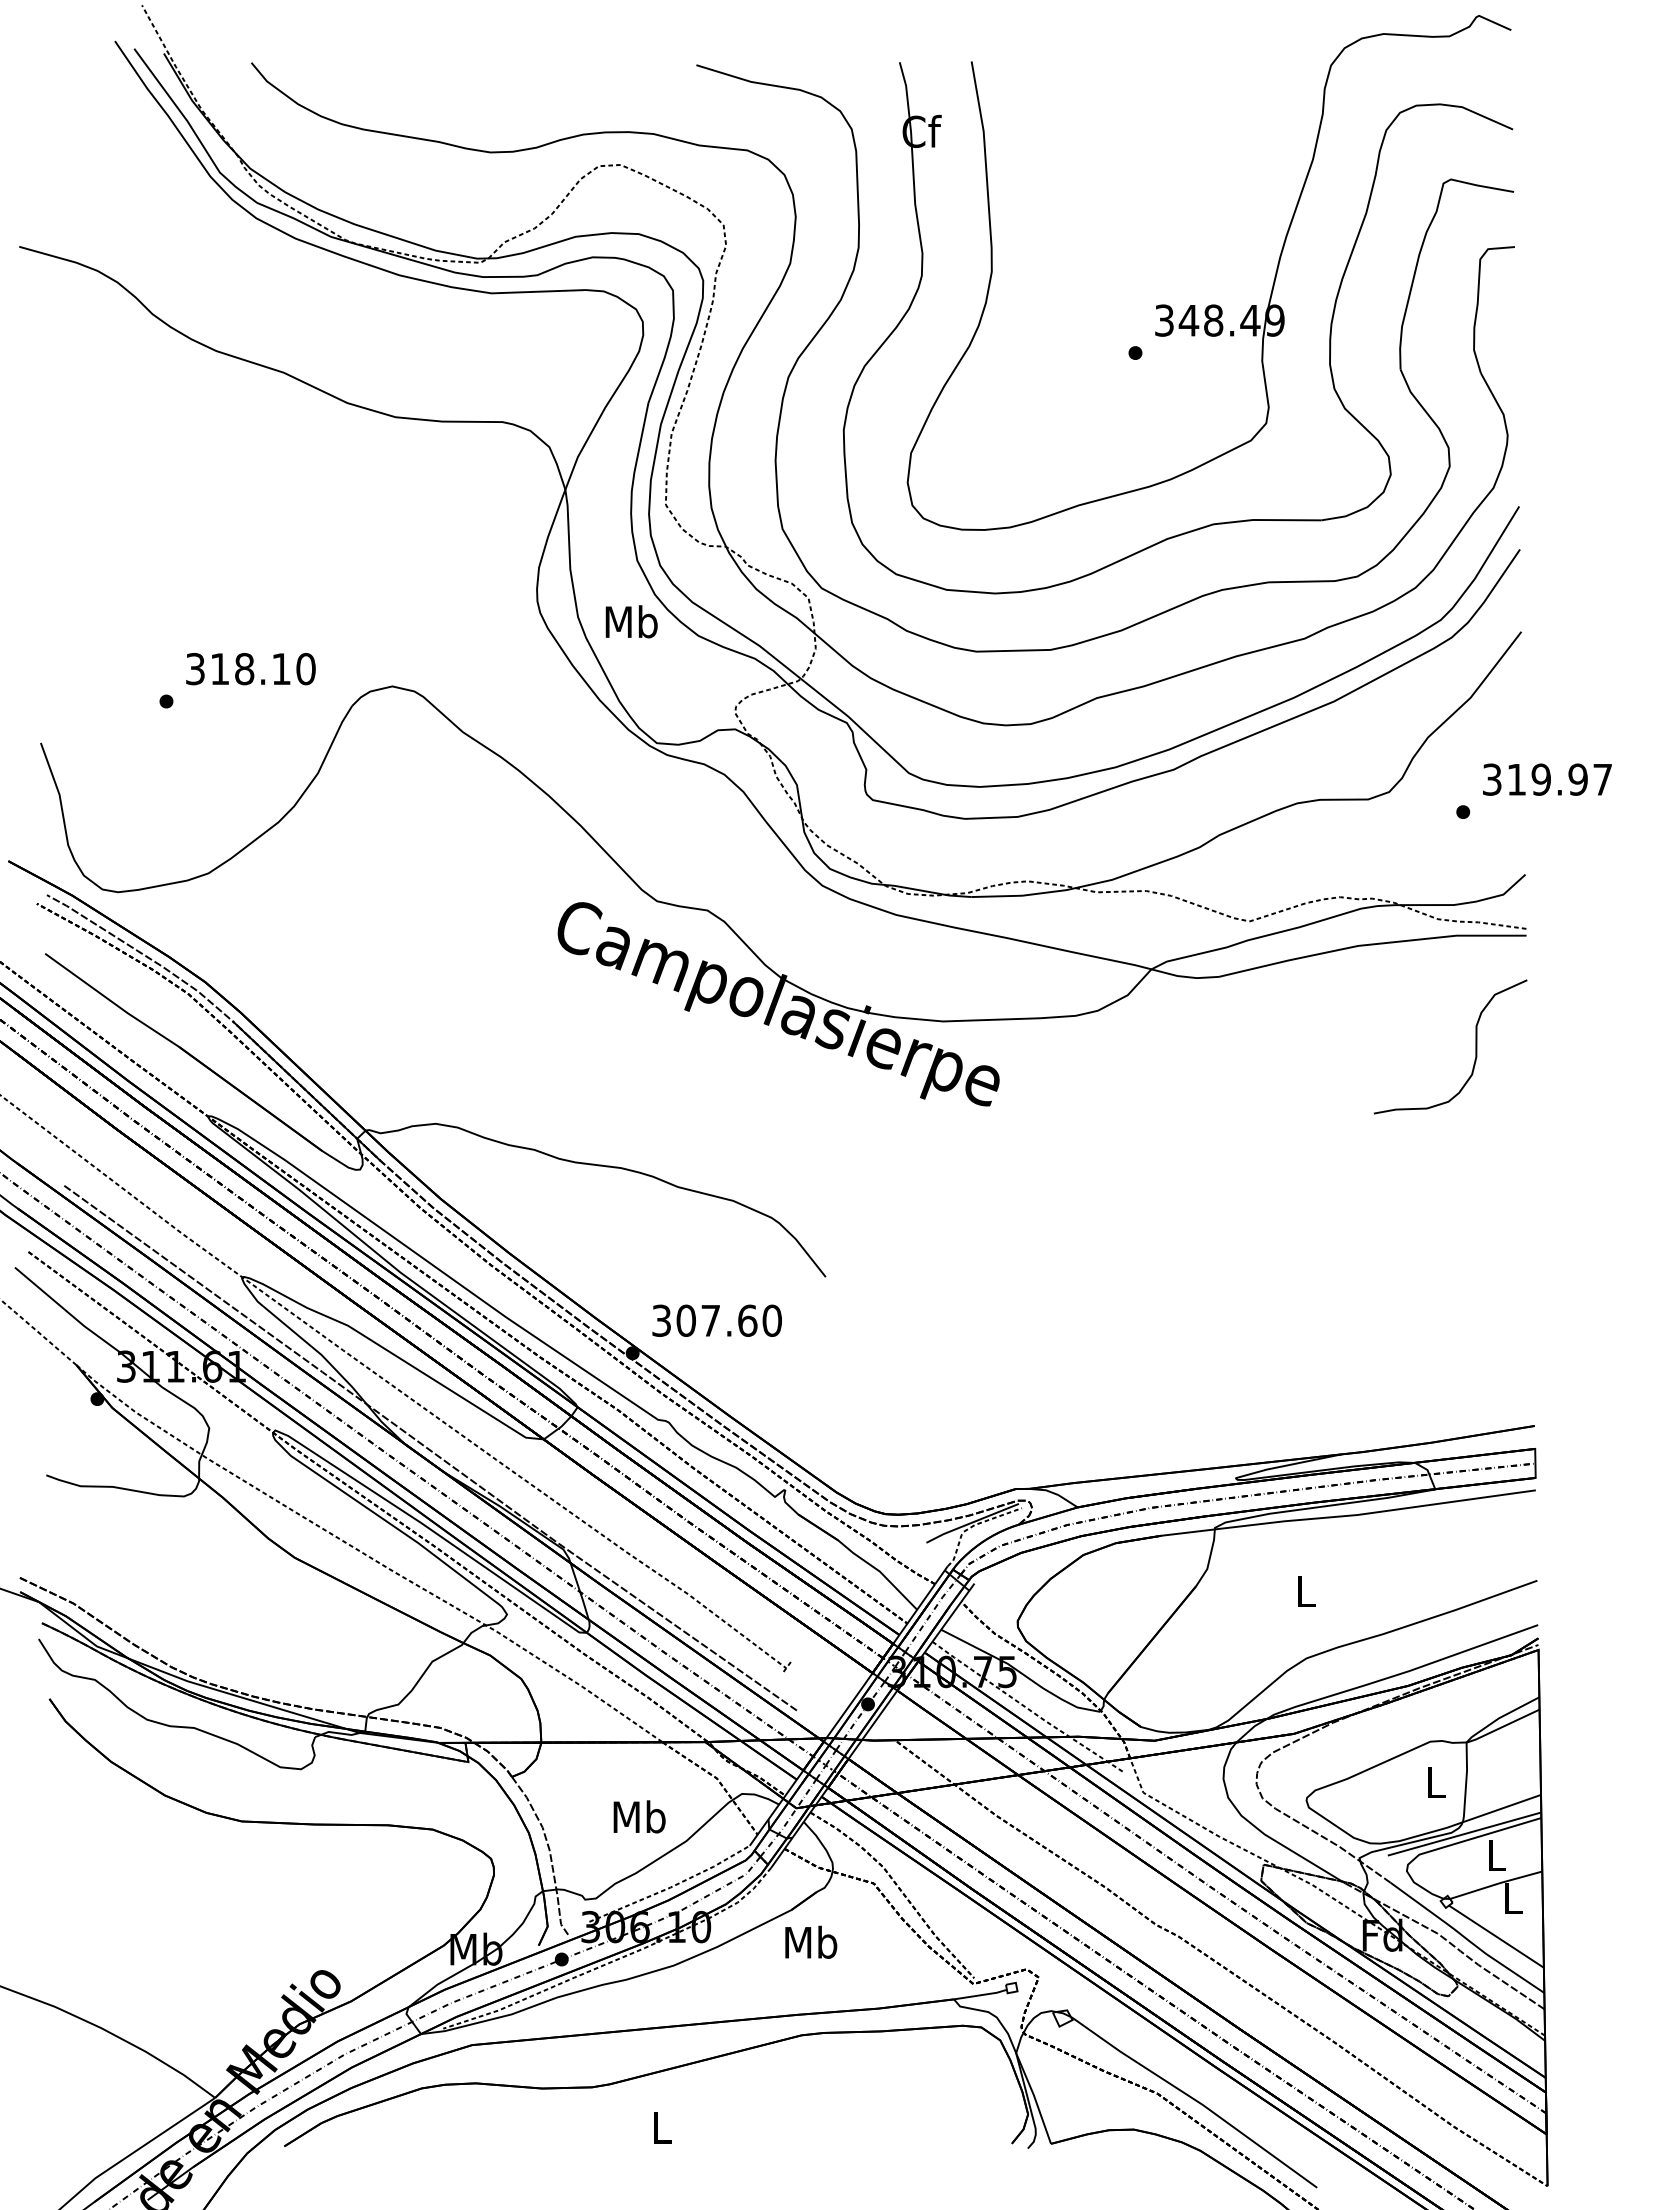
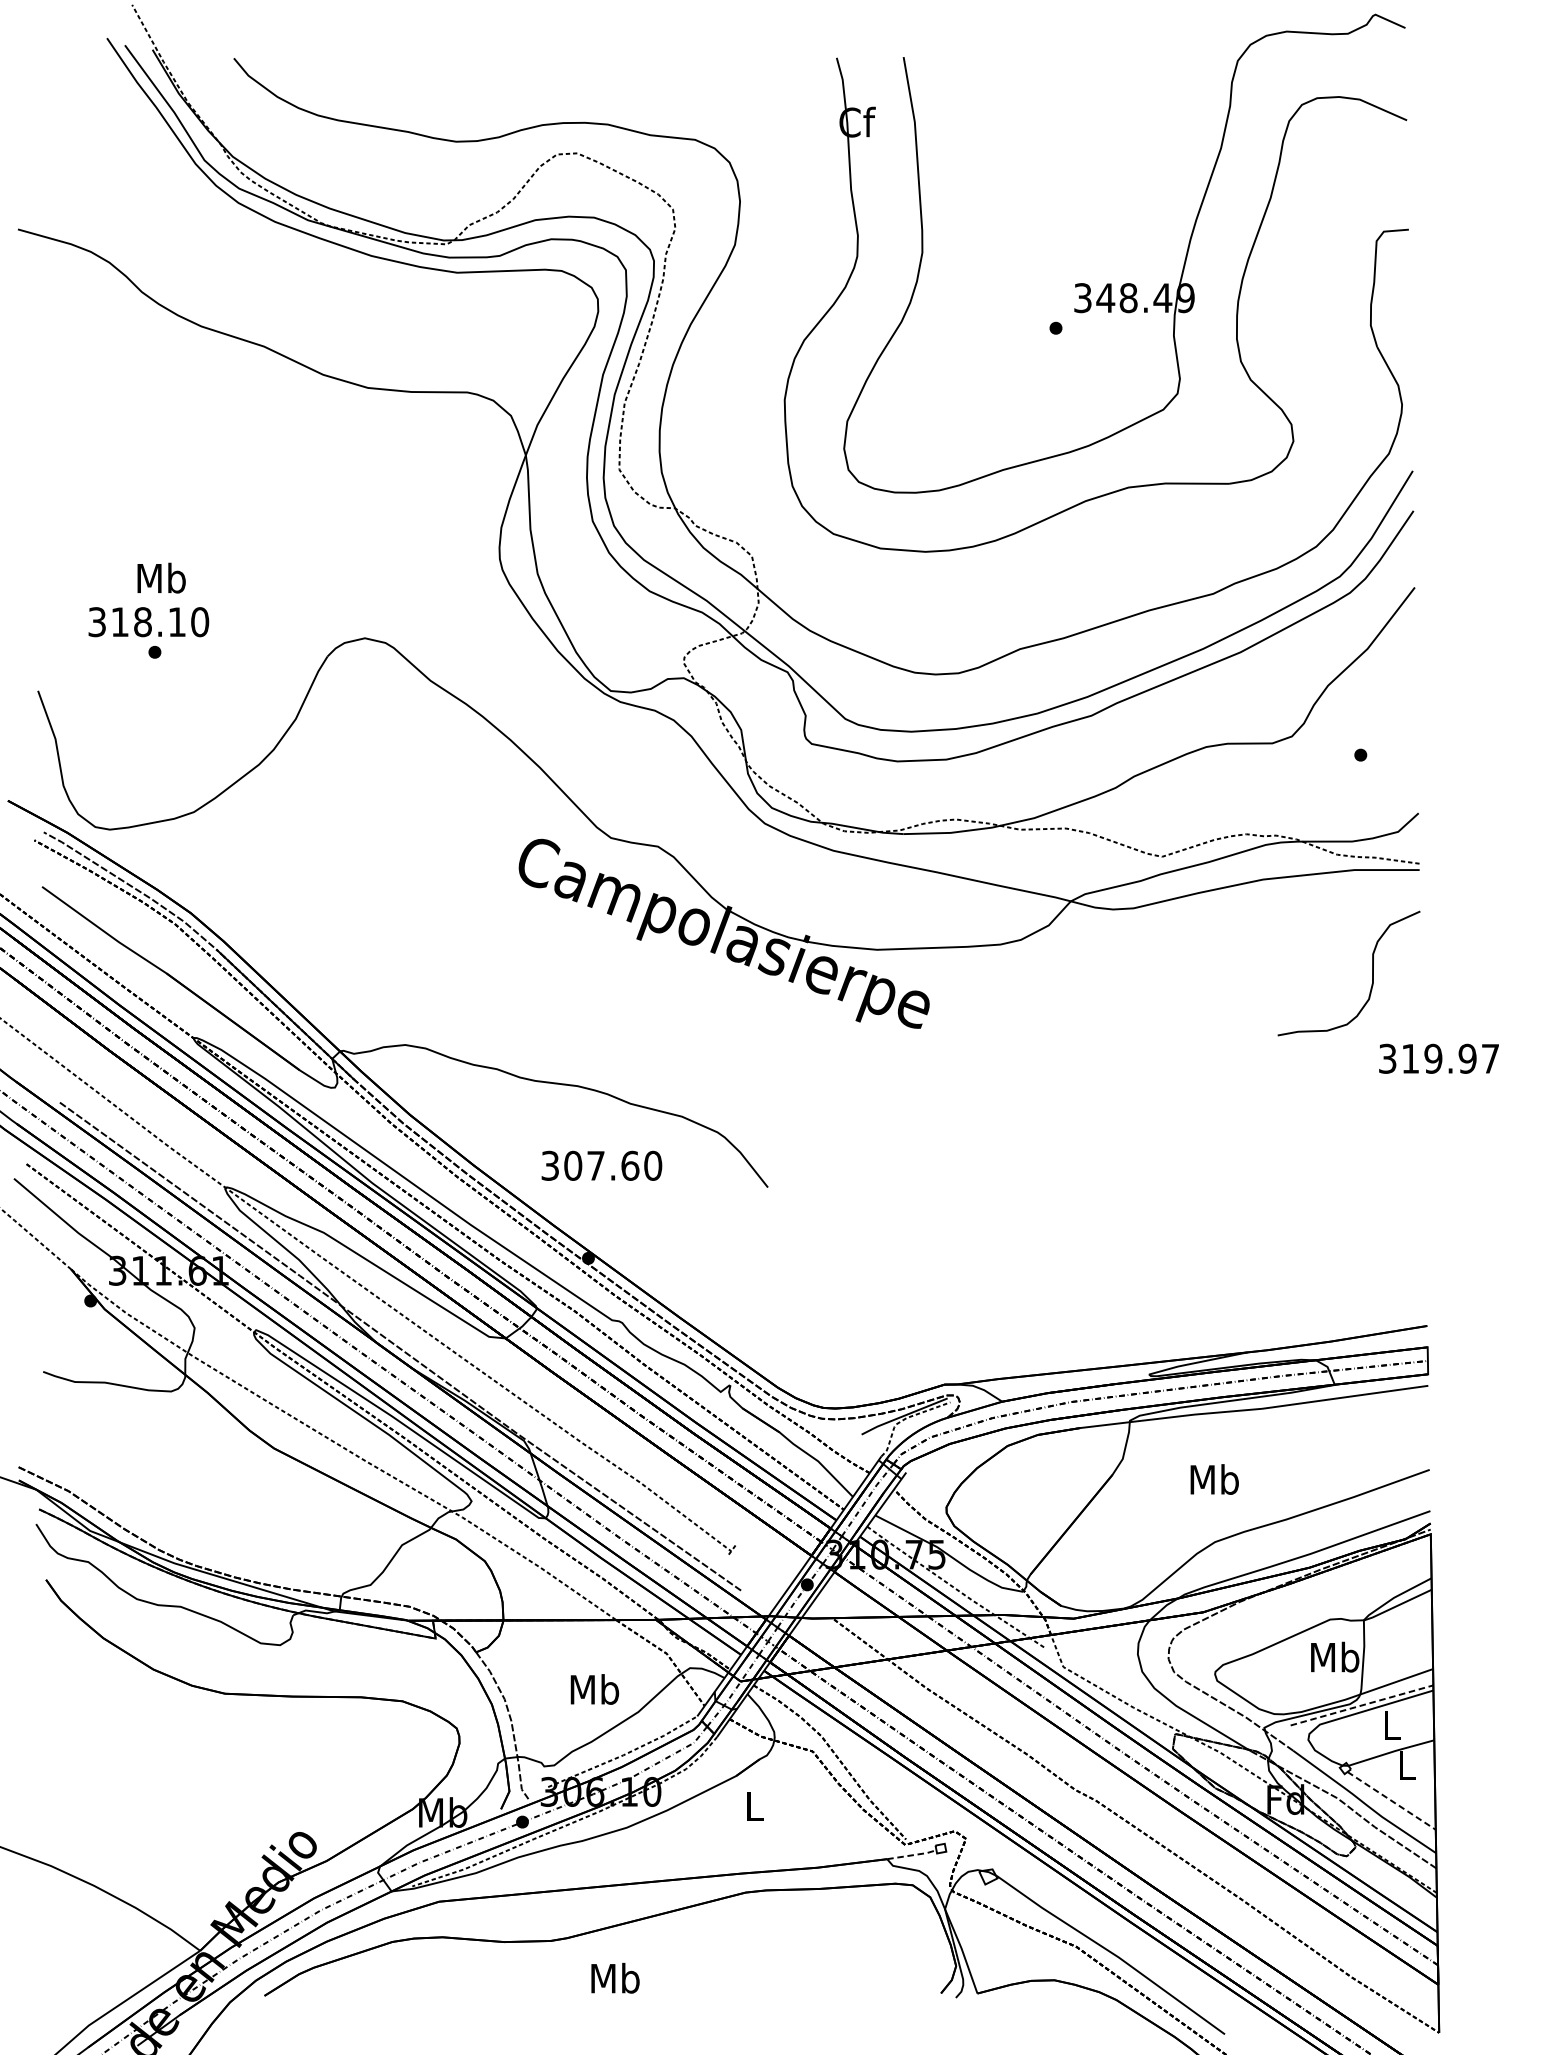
part: (1200, 595) -> (1116, 553), removed
text: (631, 621) -> (161, 577), moved
text: (250, 669) -> (148, 622), moved
text: (1547, 779) -> (1439, 1058), moved
text: (716, 1320) -> (601, 1165), moved
text: (1306, 1590) -> (1215, 1478), L -> Mb
text: (1435, 1781) -> (1334, 1656), L -> Mb
line: (1464, 1834) -> (1361, 1705), solid -> dashed
line: (1496, 1936) -> (1391, 1800), solid -> dashed
text: (811, 1941) -> (754, 1805), Mb -> L
line: (981, 1995) -> (912, 1855), solid -> dashed
text: (661, 2126) -> (615, 1977), L -> Mb

